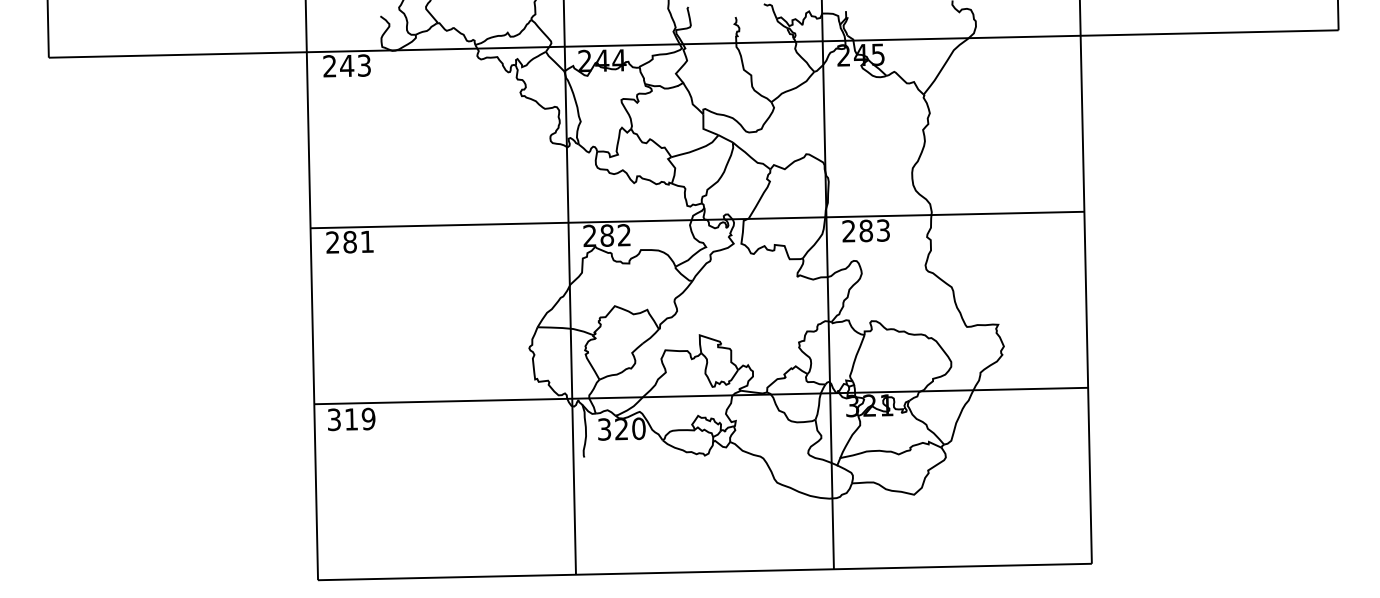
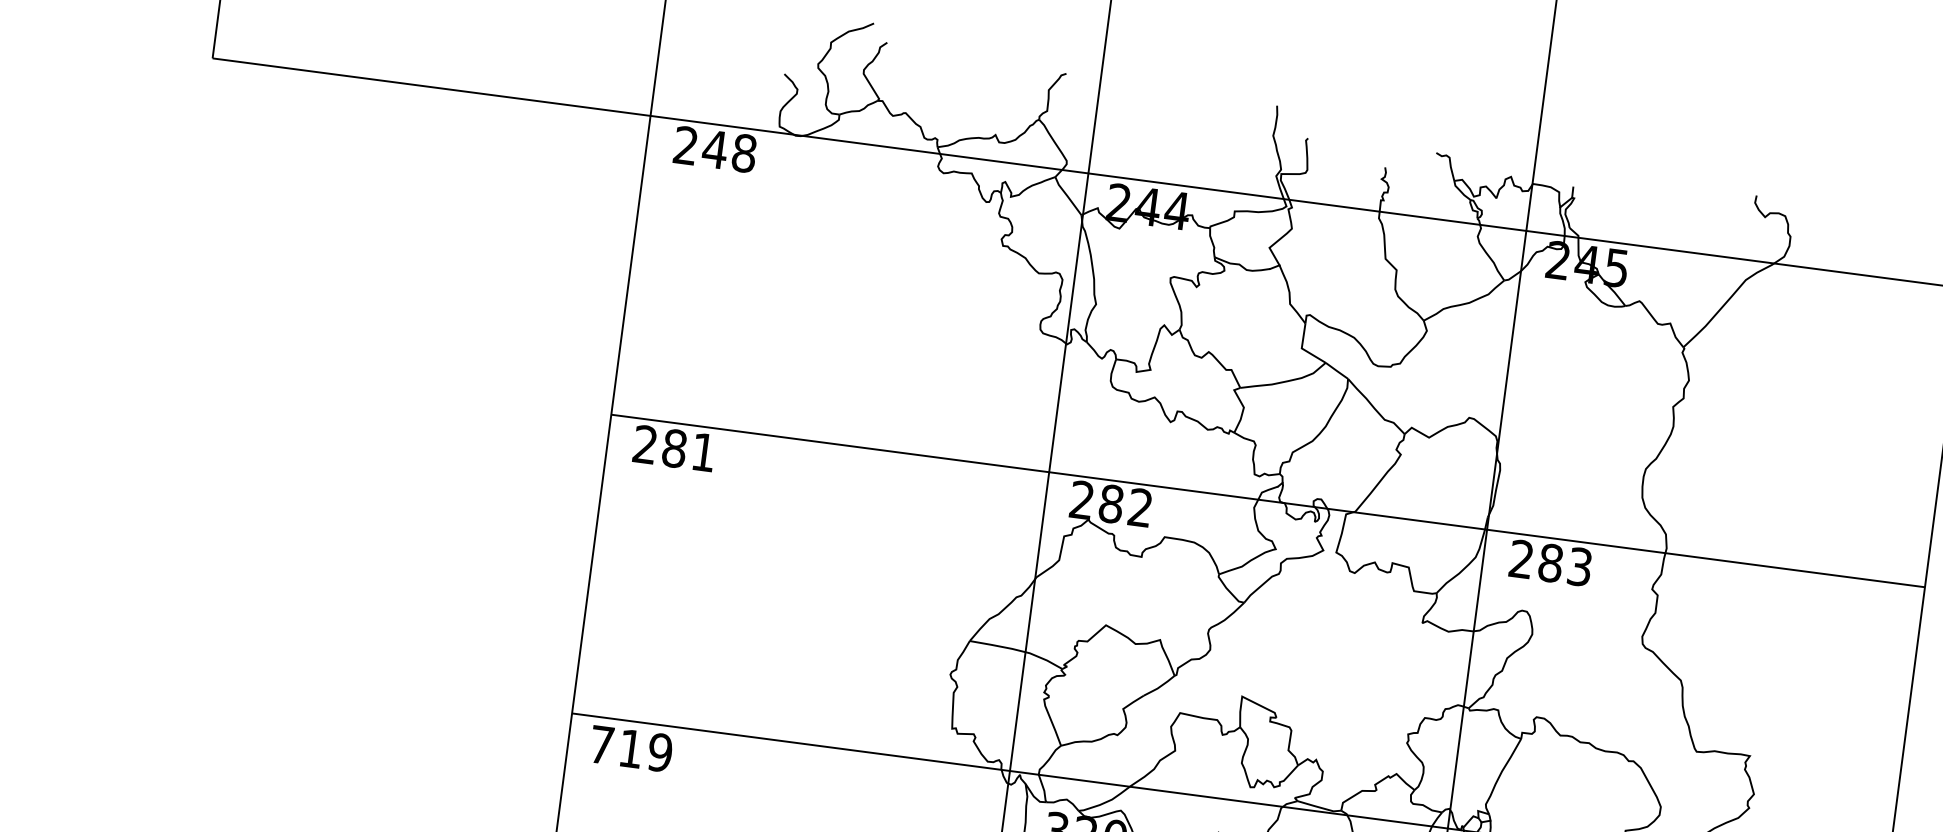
text: (364, 65) -> (744, 153), 243 -> 248
text: (333, 419) -> (600, 744), 319 -> 719

